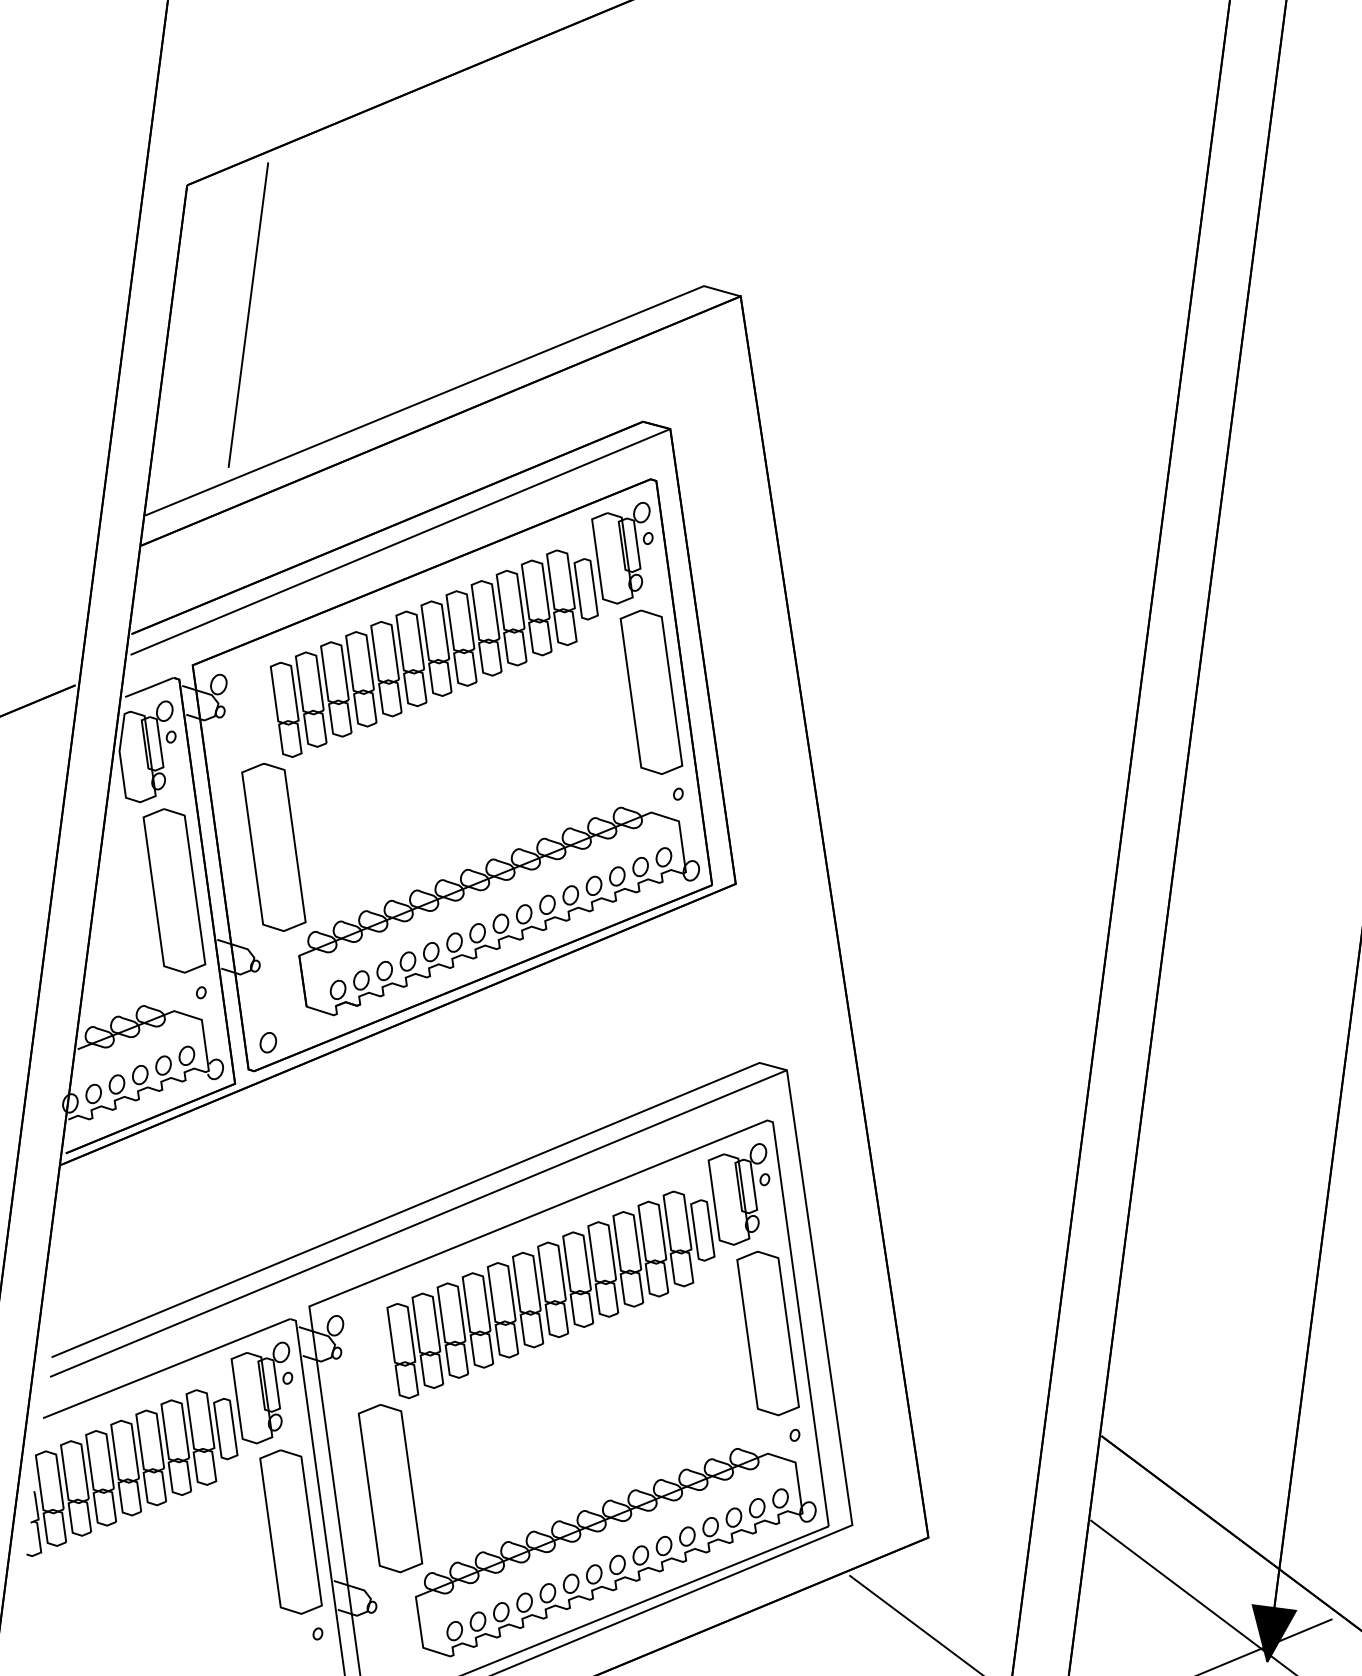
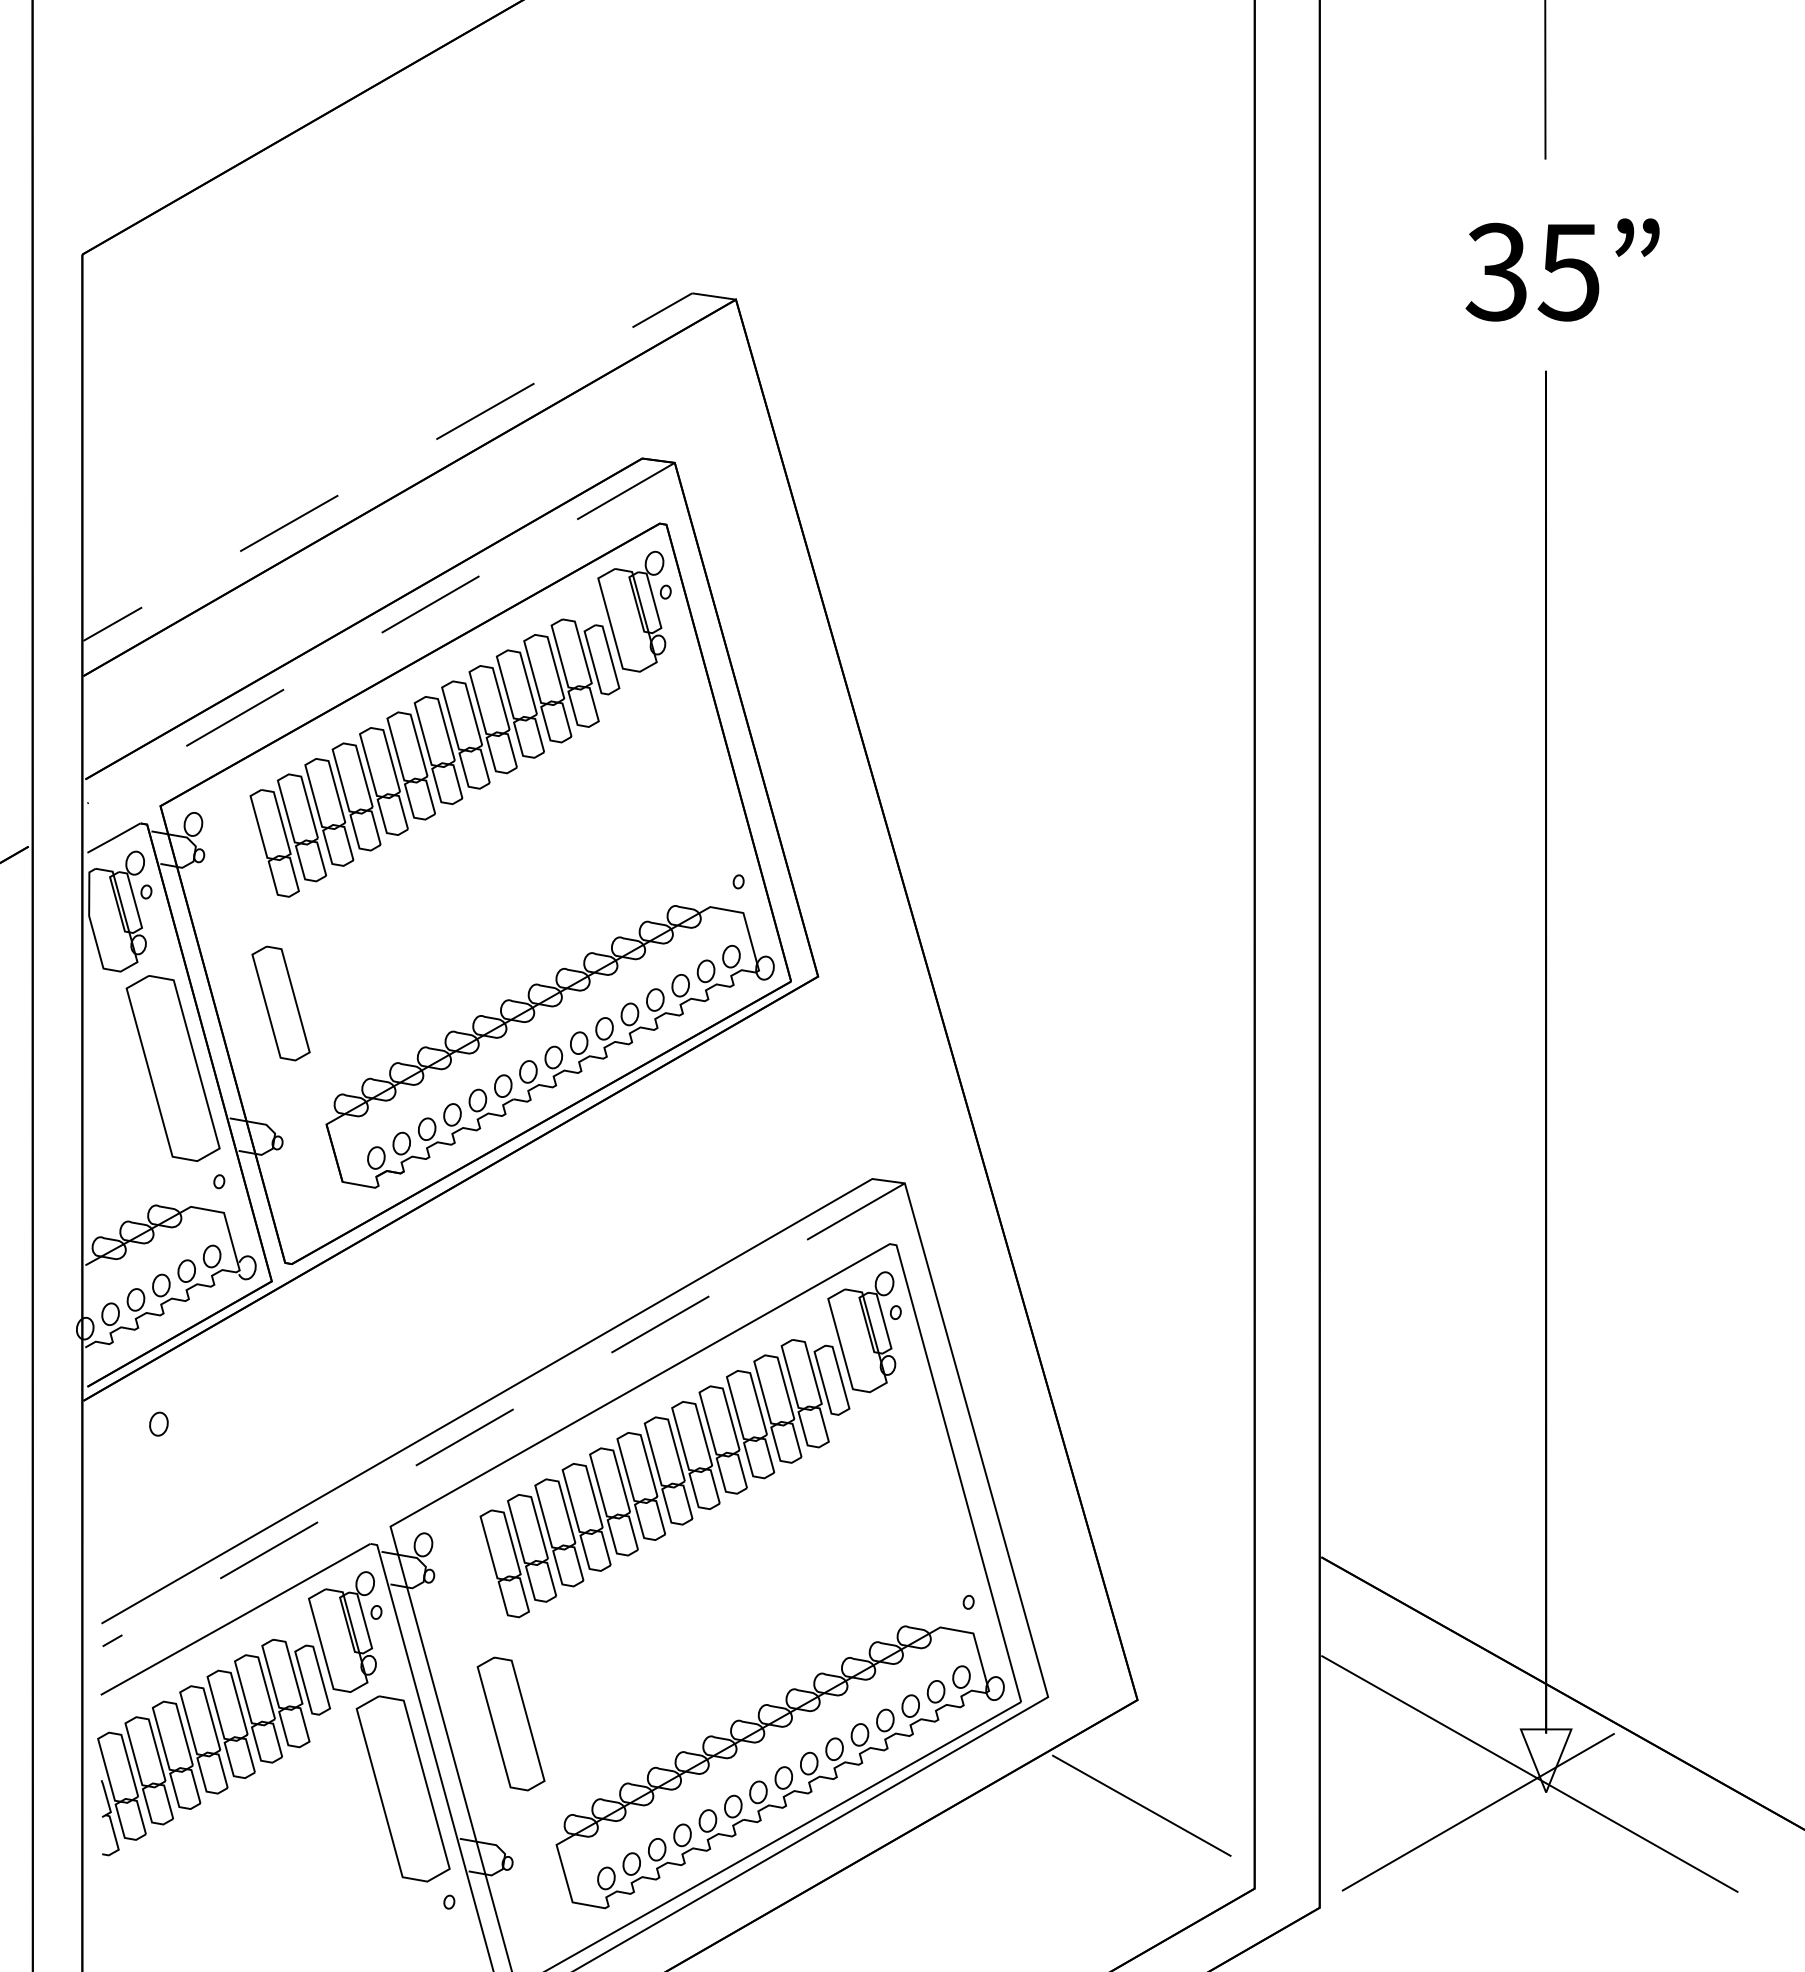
line: (248, 314) -> (172, 394), removed
line: (442, 393) -> (407, 455), solid -> dashed
line: (400, 542) -> (381, 633), solid -> dashed
part: (651, 692) -> (692, 768), removed
part: (273, 847) -> (280, 1003), size x0.6
part: (268, 1042) -> (158, 1423), moved
line: (418, 1224) -> (503, 1415), solid -> dashed
part: (768, 1332) -> (922, 1488), removed
part: (390, 1488) -> (510, 1723), size x0.7
fill: (1270, 1634) -> (1545, 1760), removed

